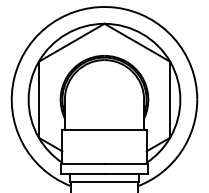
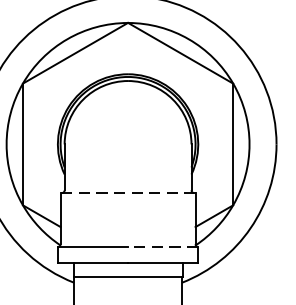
line: (104, 130) -> (128, 193), solid -> dashed
line: (126, 163) -> (163, 246), solid -> dashed

